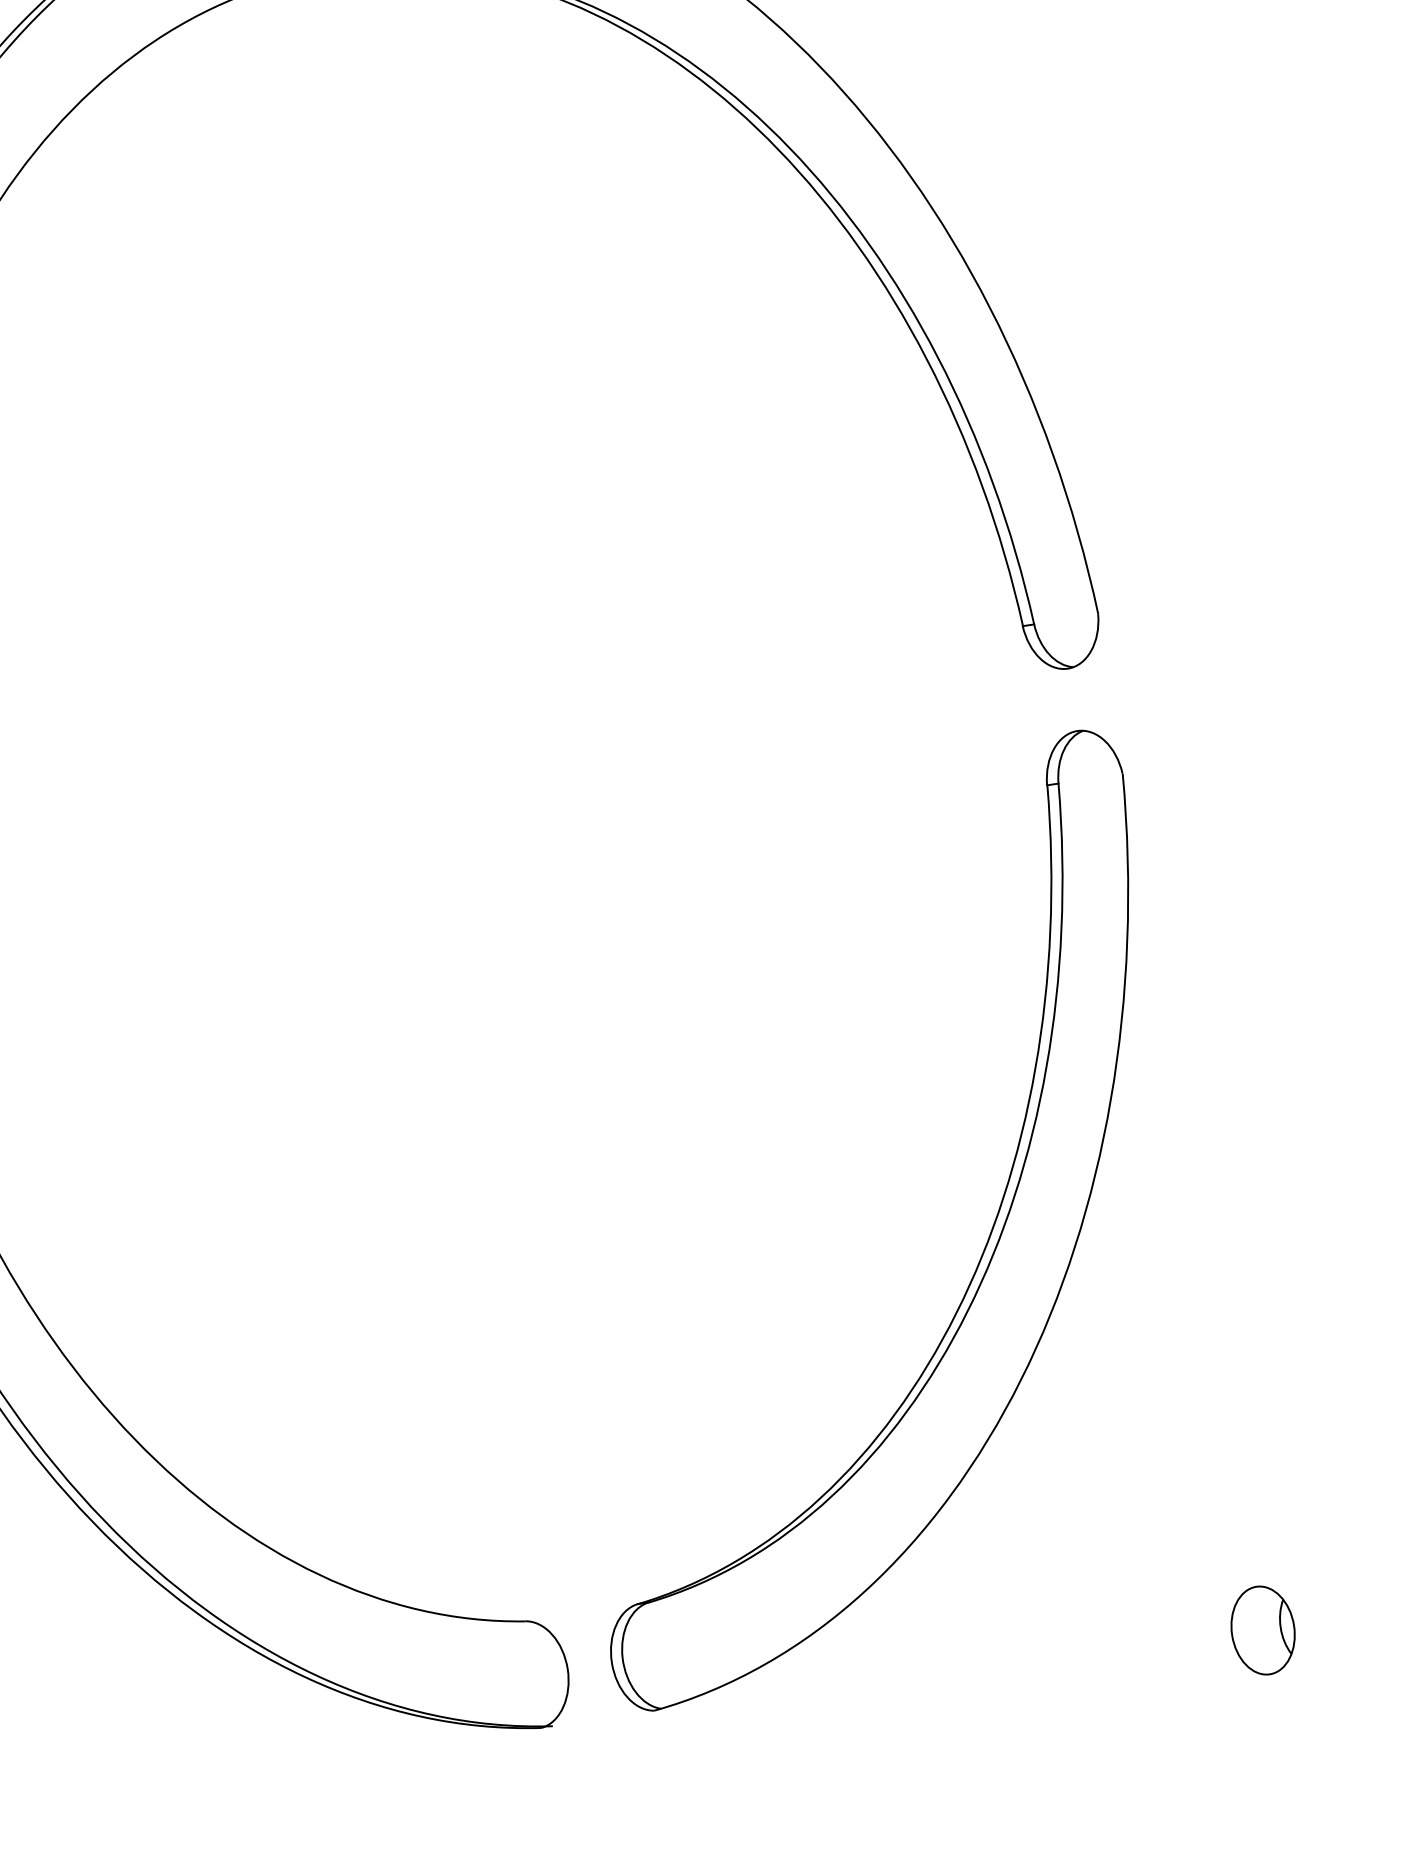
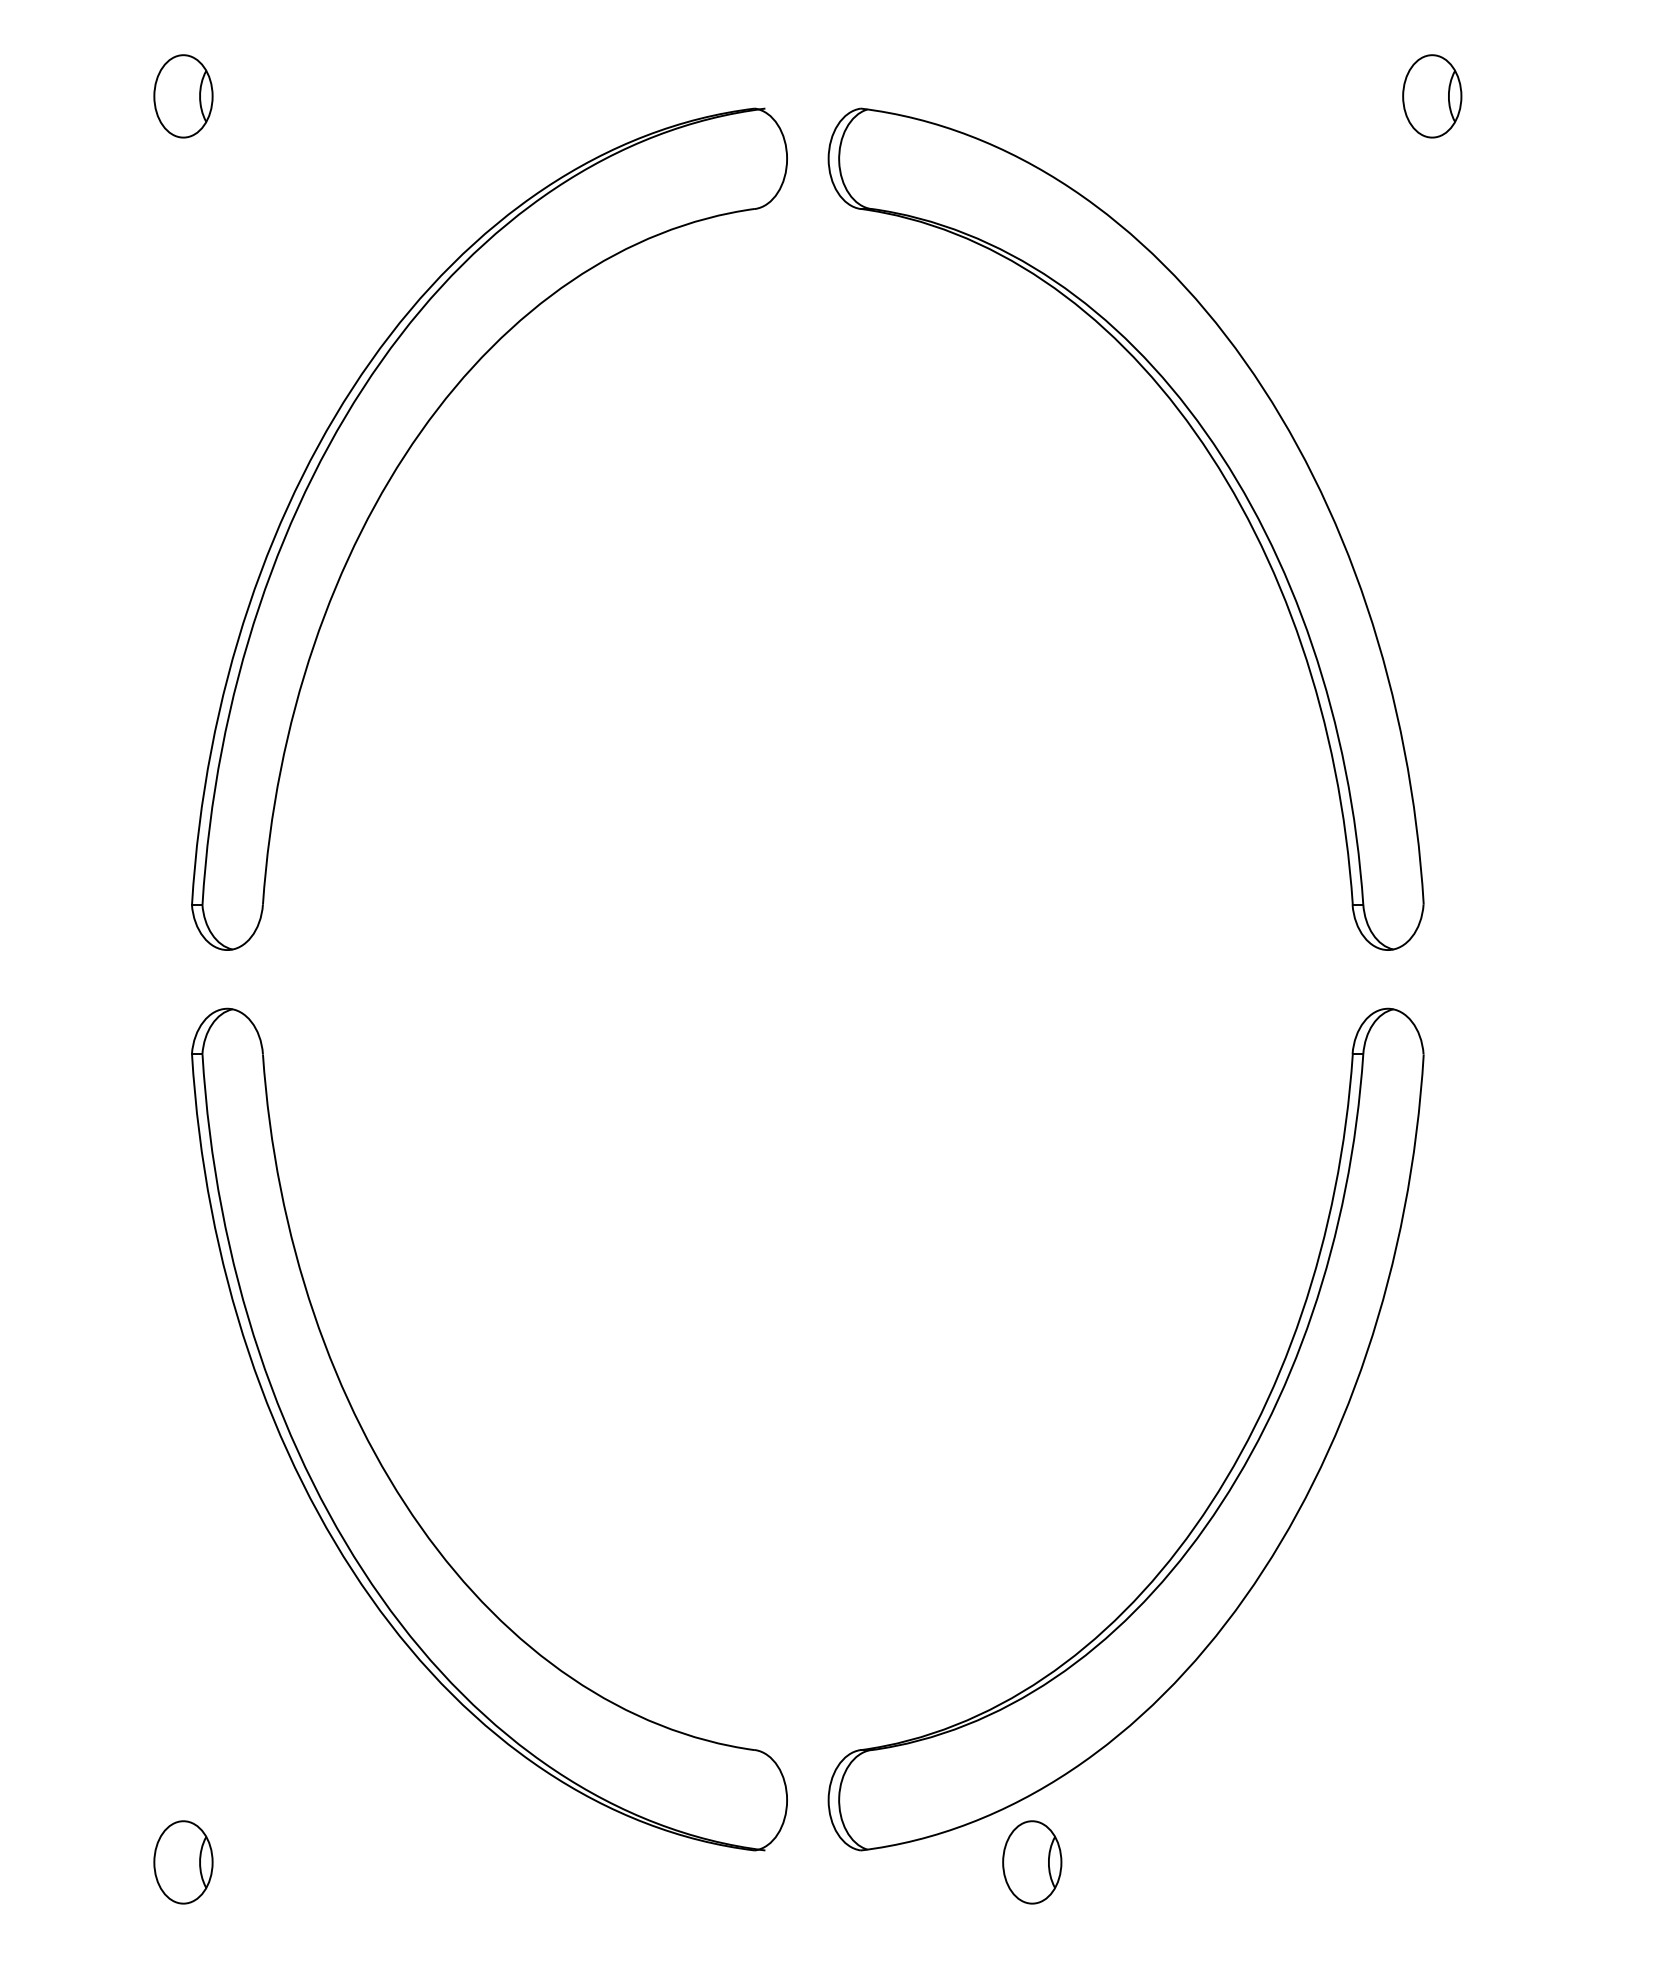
part: (1263, 1630) -> (1032, 1862), moved

